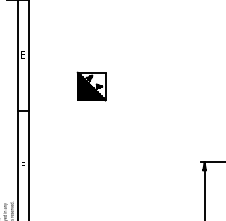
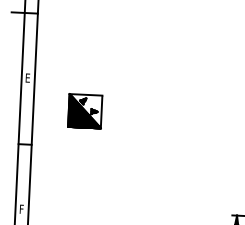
part: (91, 86) -> (85, 111), moved

